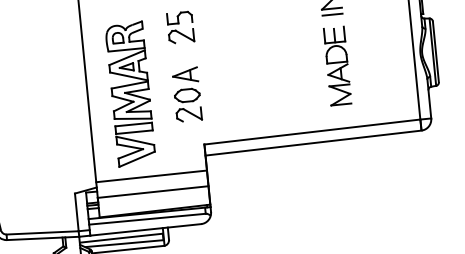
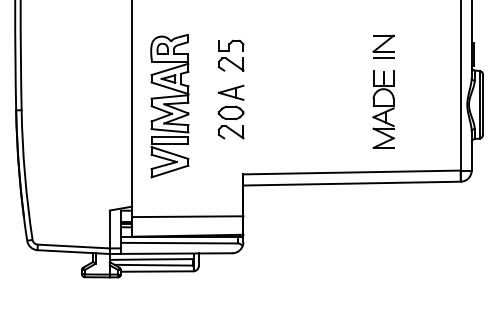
part: (130, 94) -> (169, 106), moved
part: (186, 94) -> (230, 111), moved
line: (151, 175) -> (187, 200), removed

